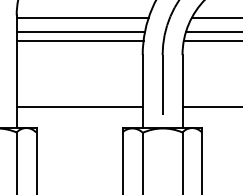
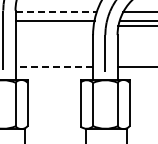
line: (83, 18) -> (56, 12), solid -> dashed
line: (80, 41) -> (54, 26), removed
line: (80, 106) -> (54, 66), solid -> dashed

